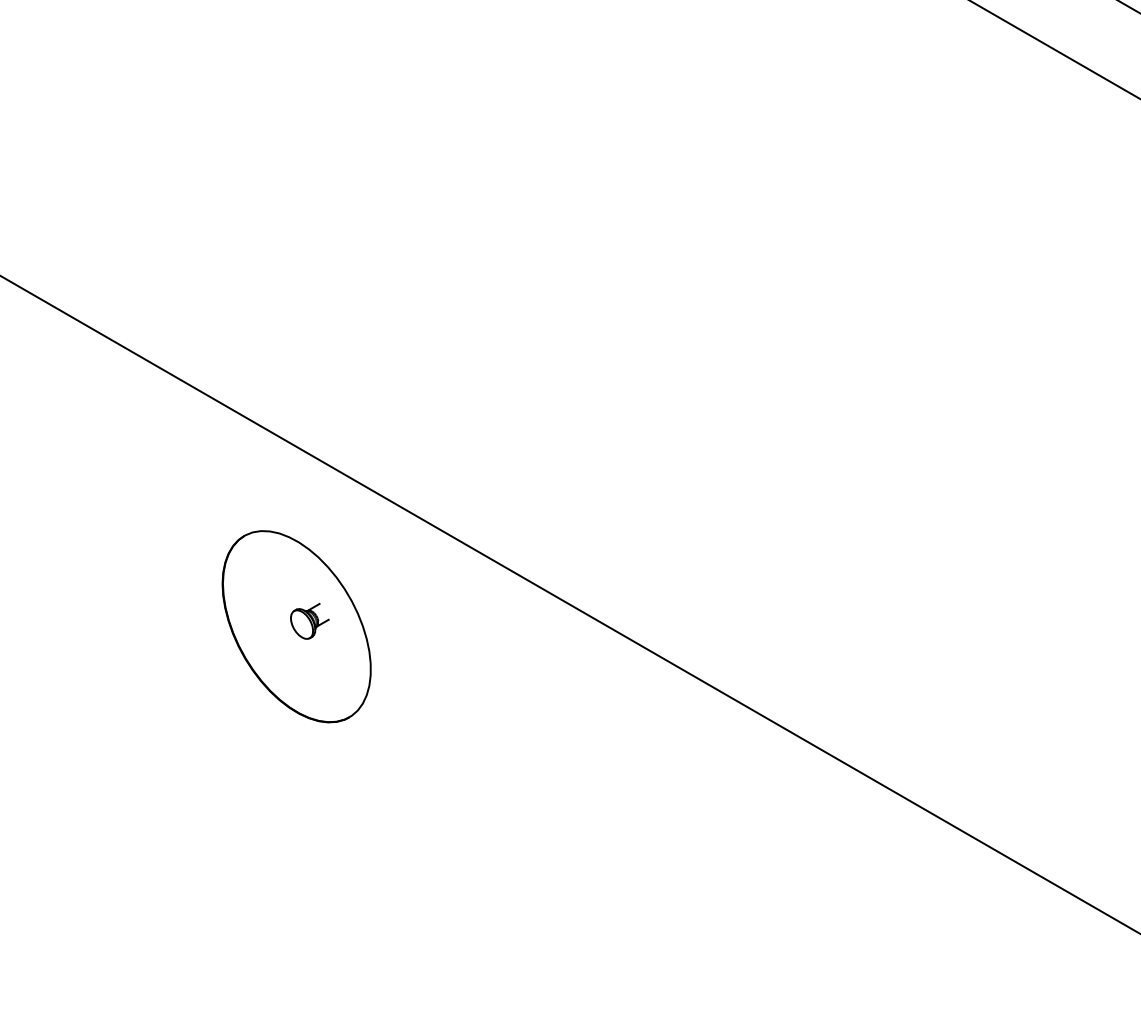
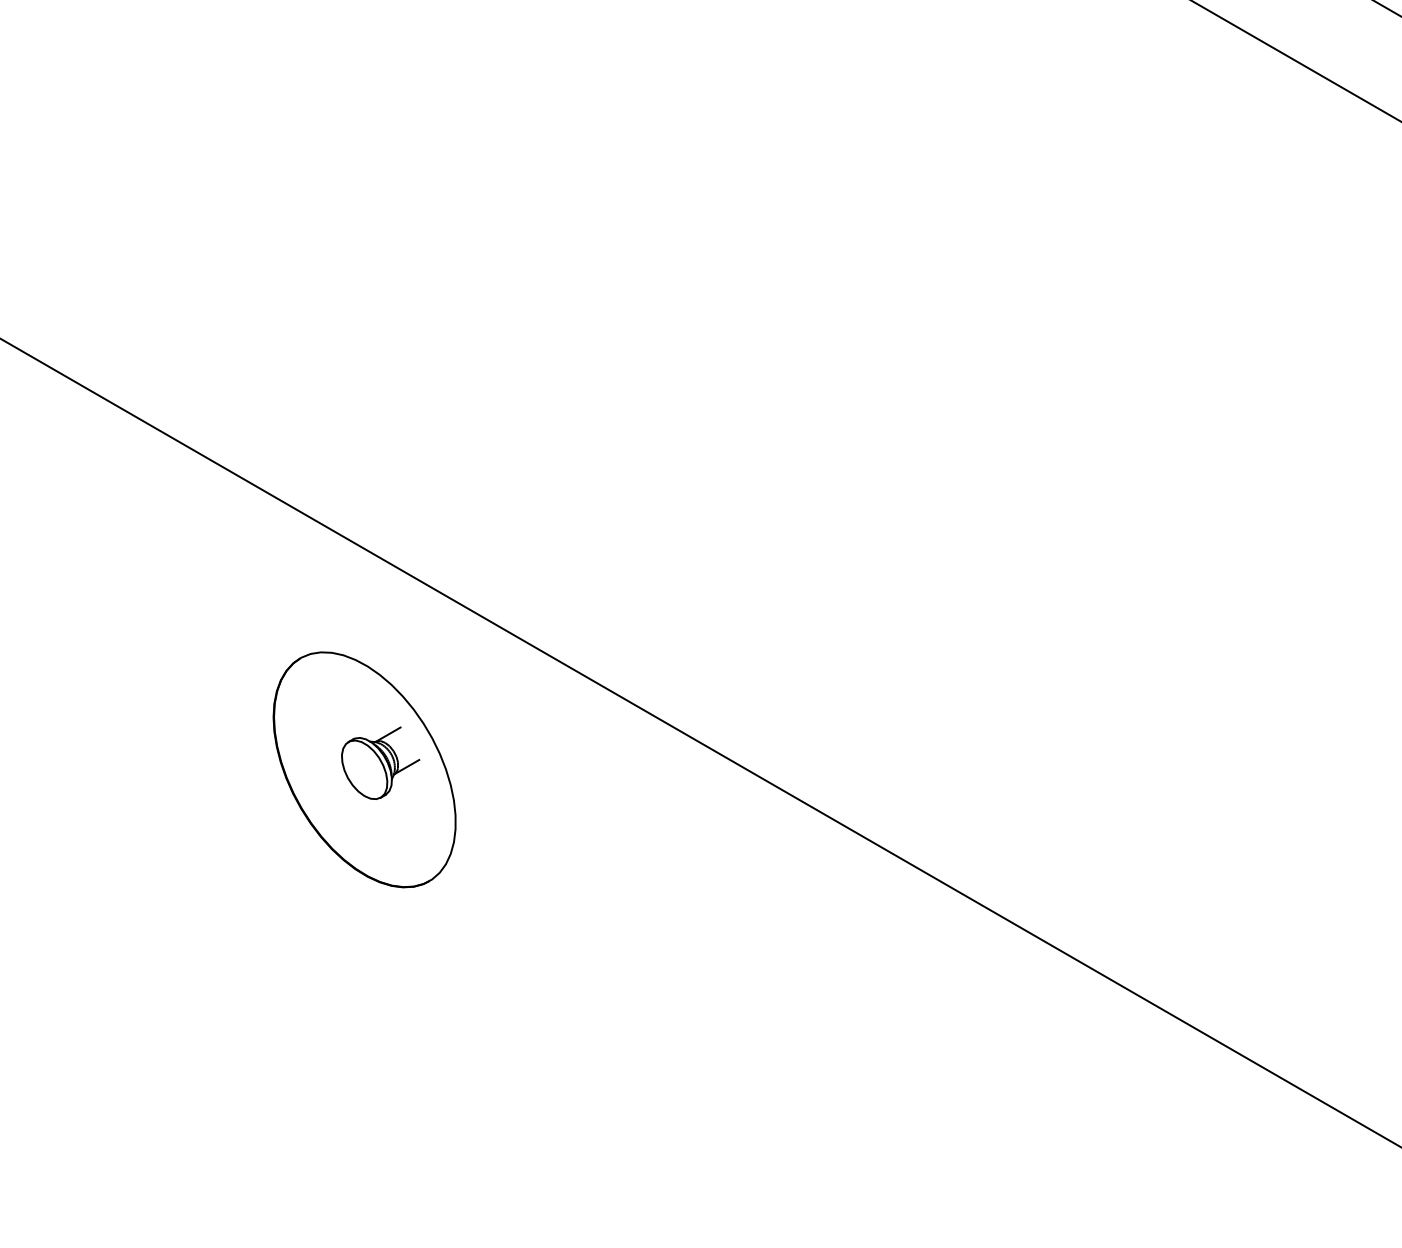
part: (309, 621) -> (380, 763), size x1.67

